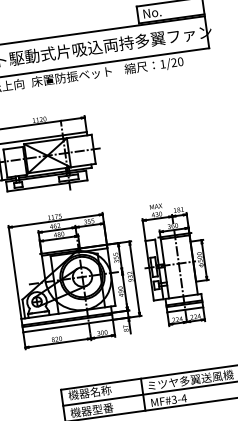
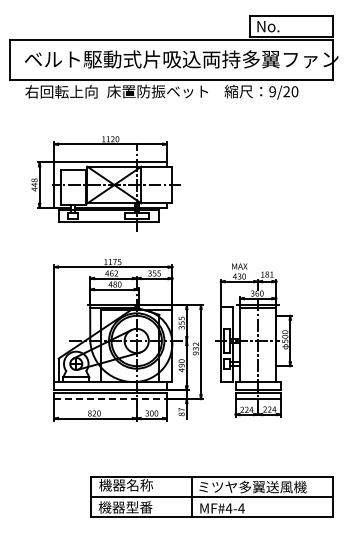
text: (162, 64) -> (272, 91), 1/20 -> 9/20
line: (68, 326) -> (111, 399), solid -> dashed
text: (173, 399) -> (228, 508), MF#3-4 -> MF#4-4

